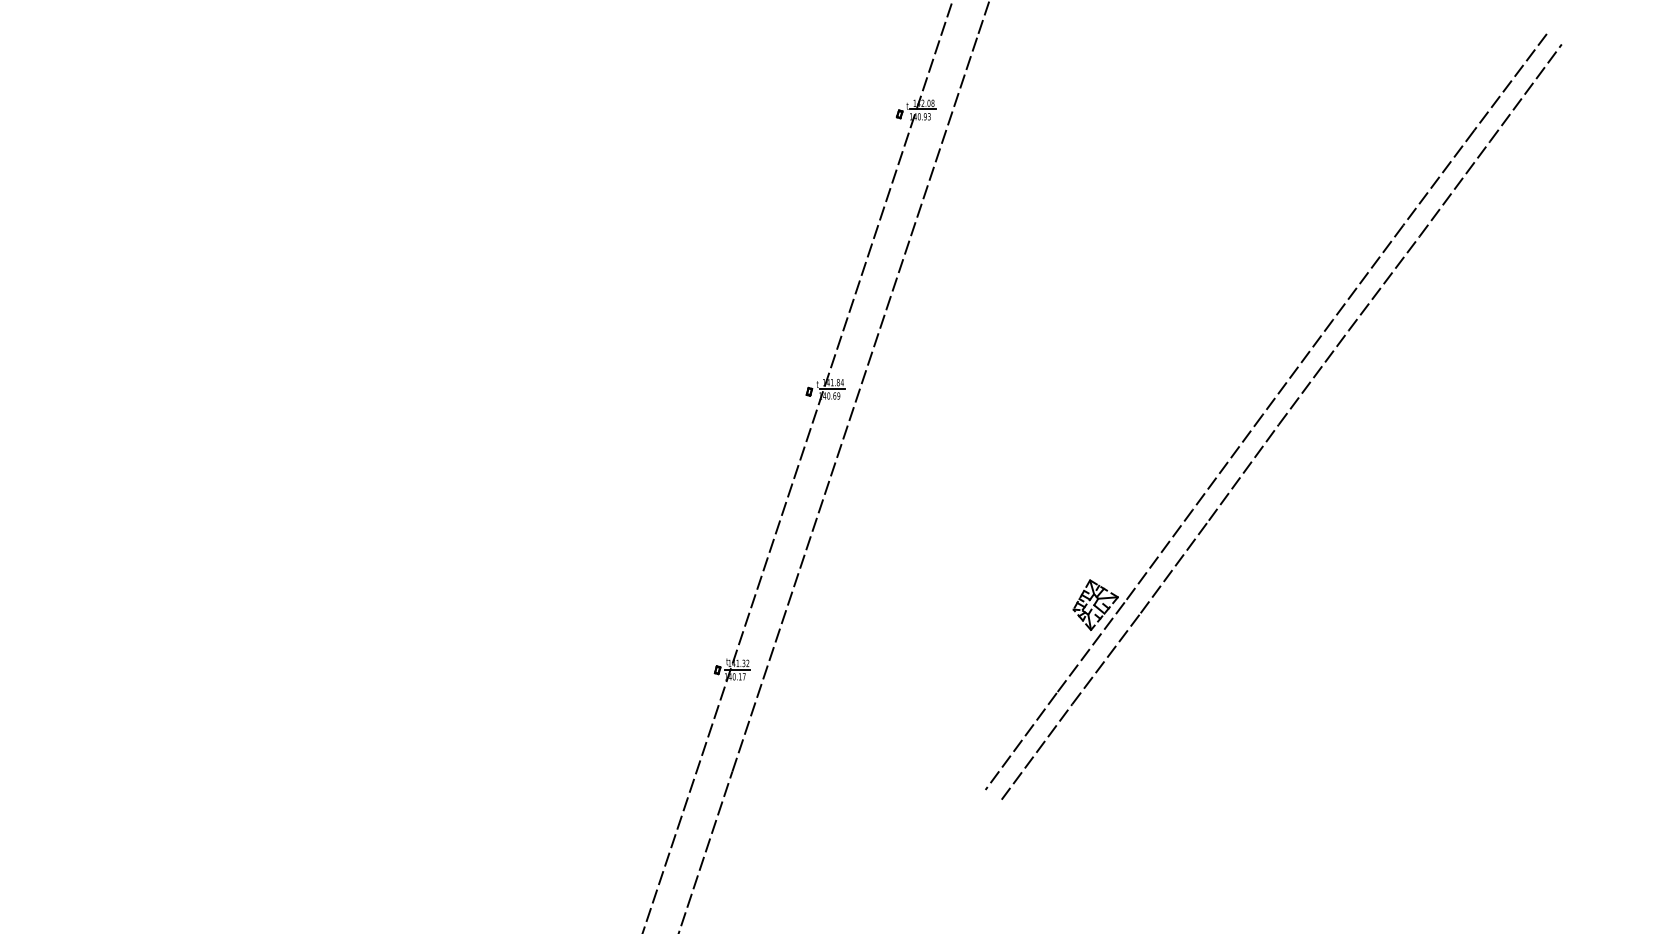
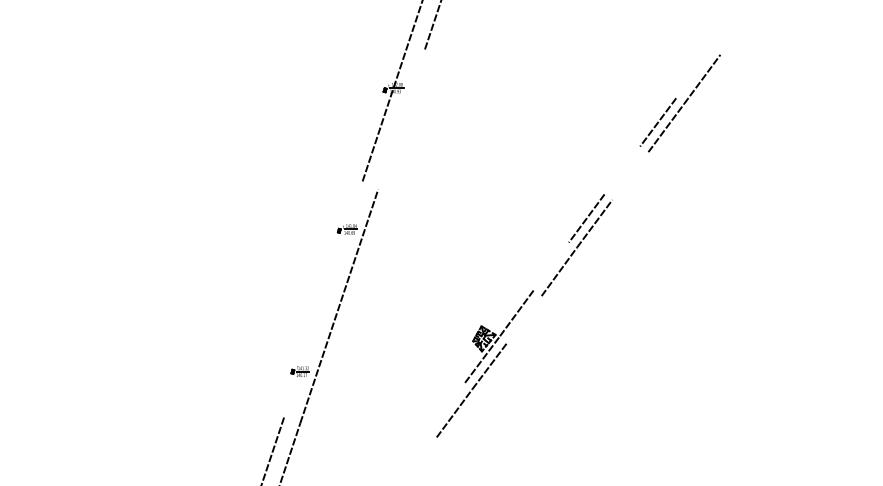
line: (1510, 81) -> (694, 73), removed
line: (932, 172) -> (401, 119), removed
line: (1368, 272) -> (622, 170), removed
line: (1384, 282) -> (630, 175), removed
line: (1226, 462) -> (550, 266), removed
line: (776, 529) -> (322, 300), removed
line: (1174, 566) -> (524, 319), removed
line: (1020, 740) -> (446, 407), removed

